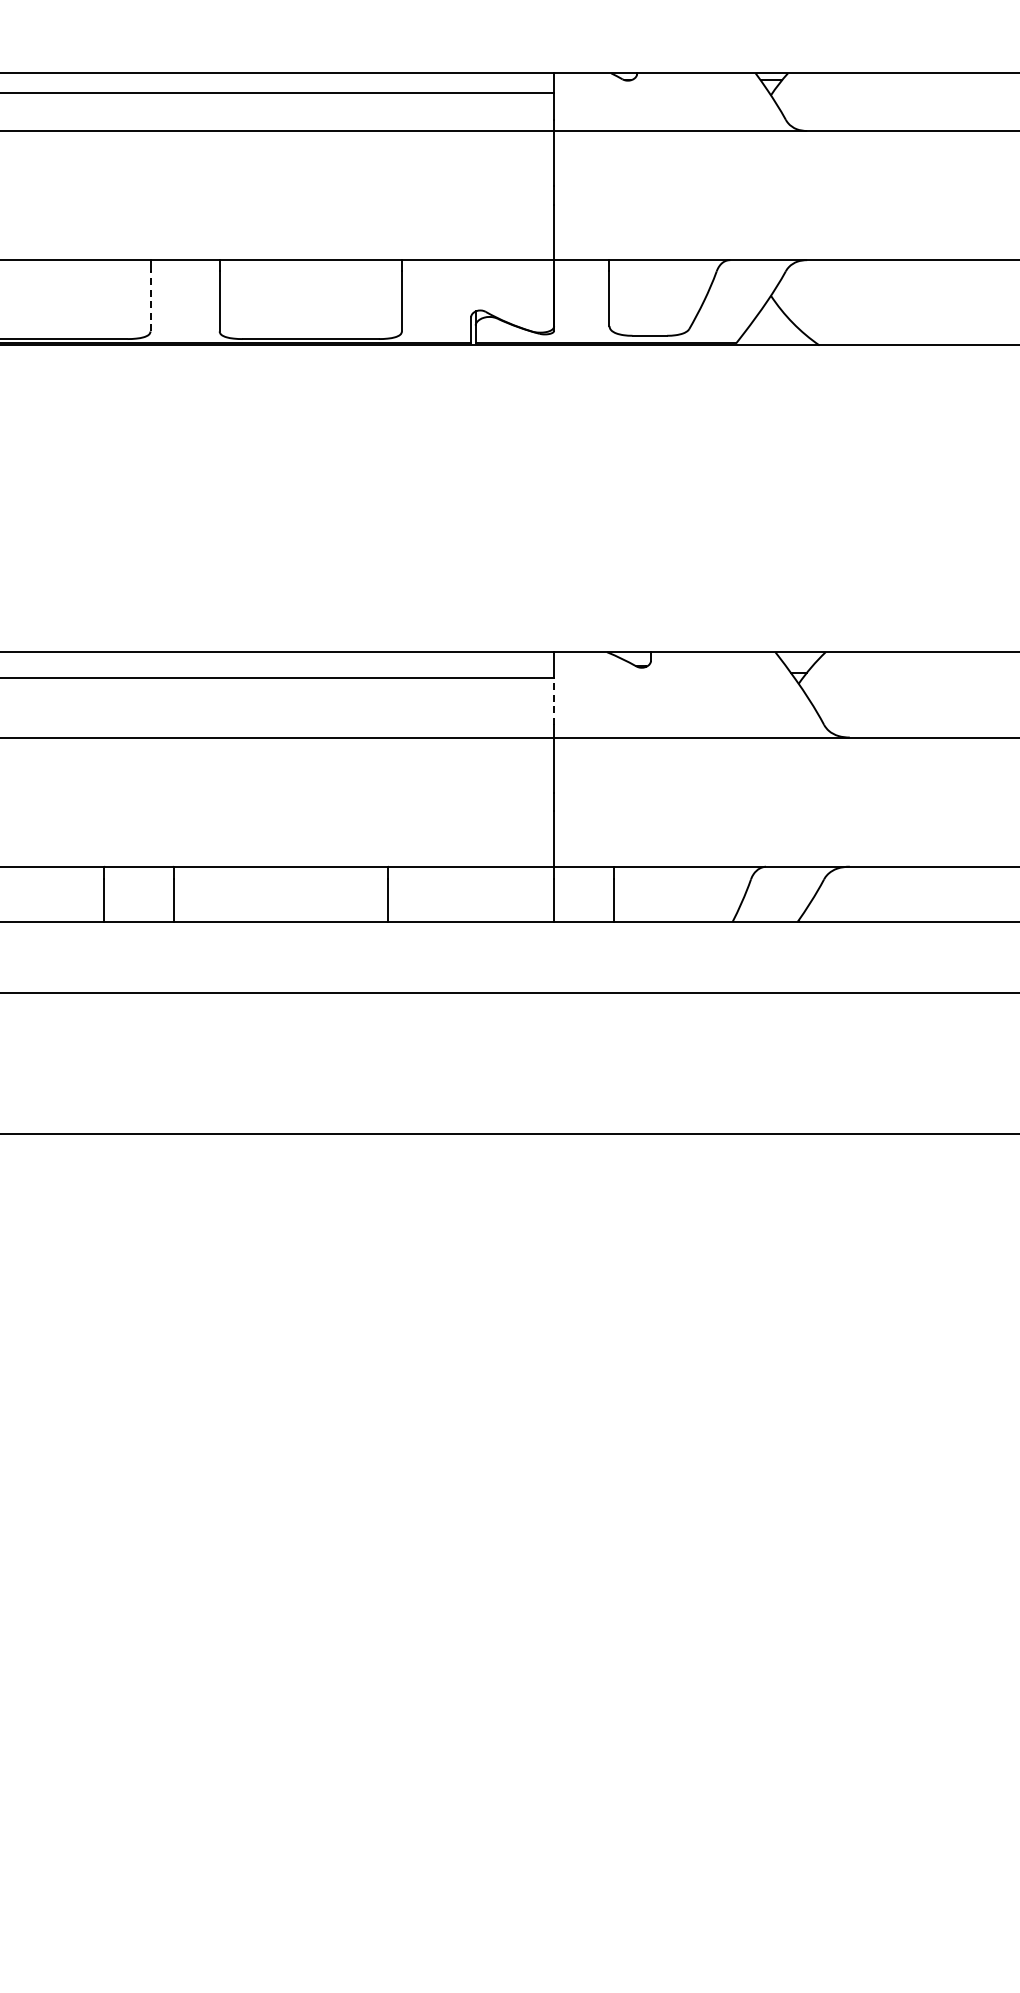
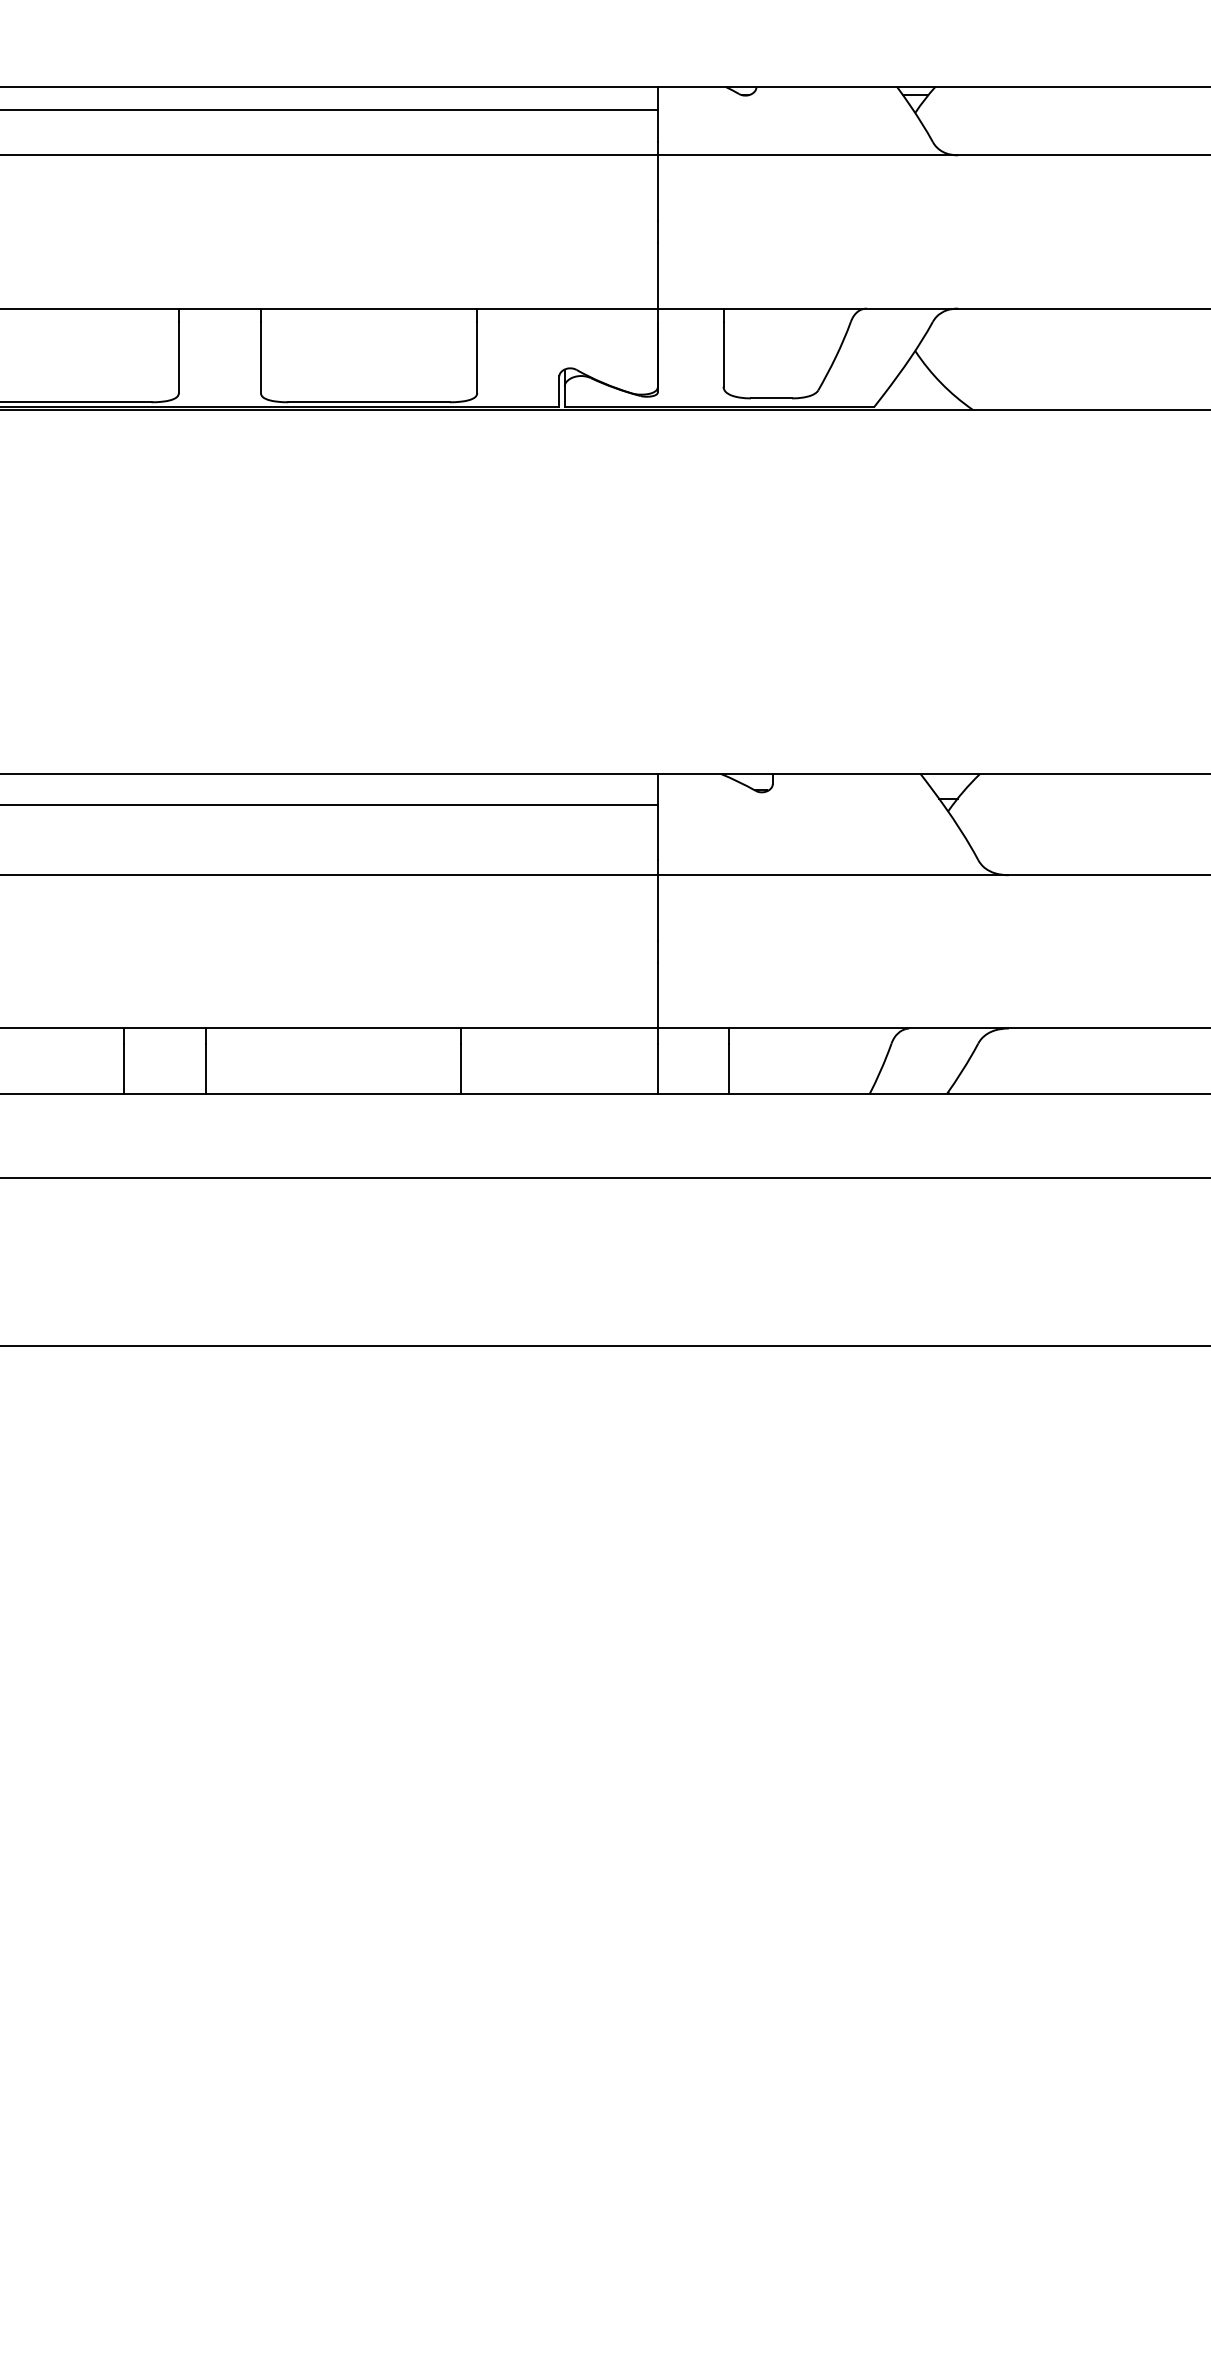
line: (150, 300) -> (178, 356), dashed -> solid
line: (554, 701) -> (658, 832), dashed -> solid

